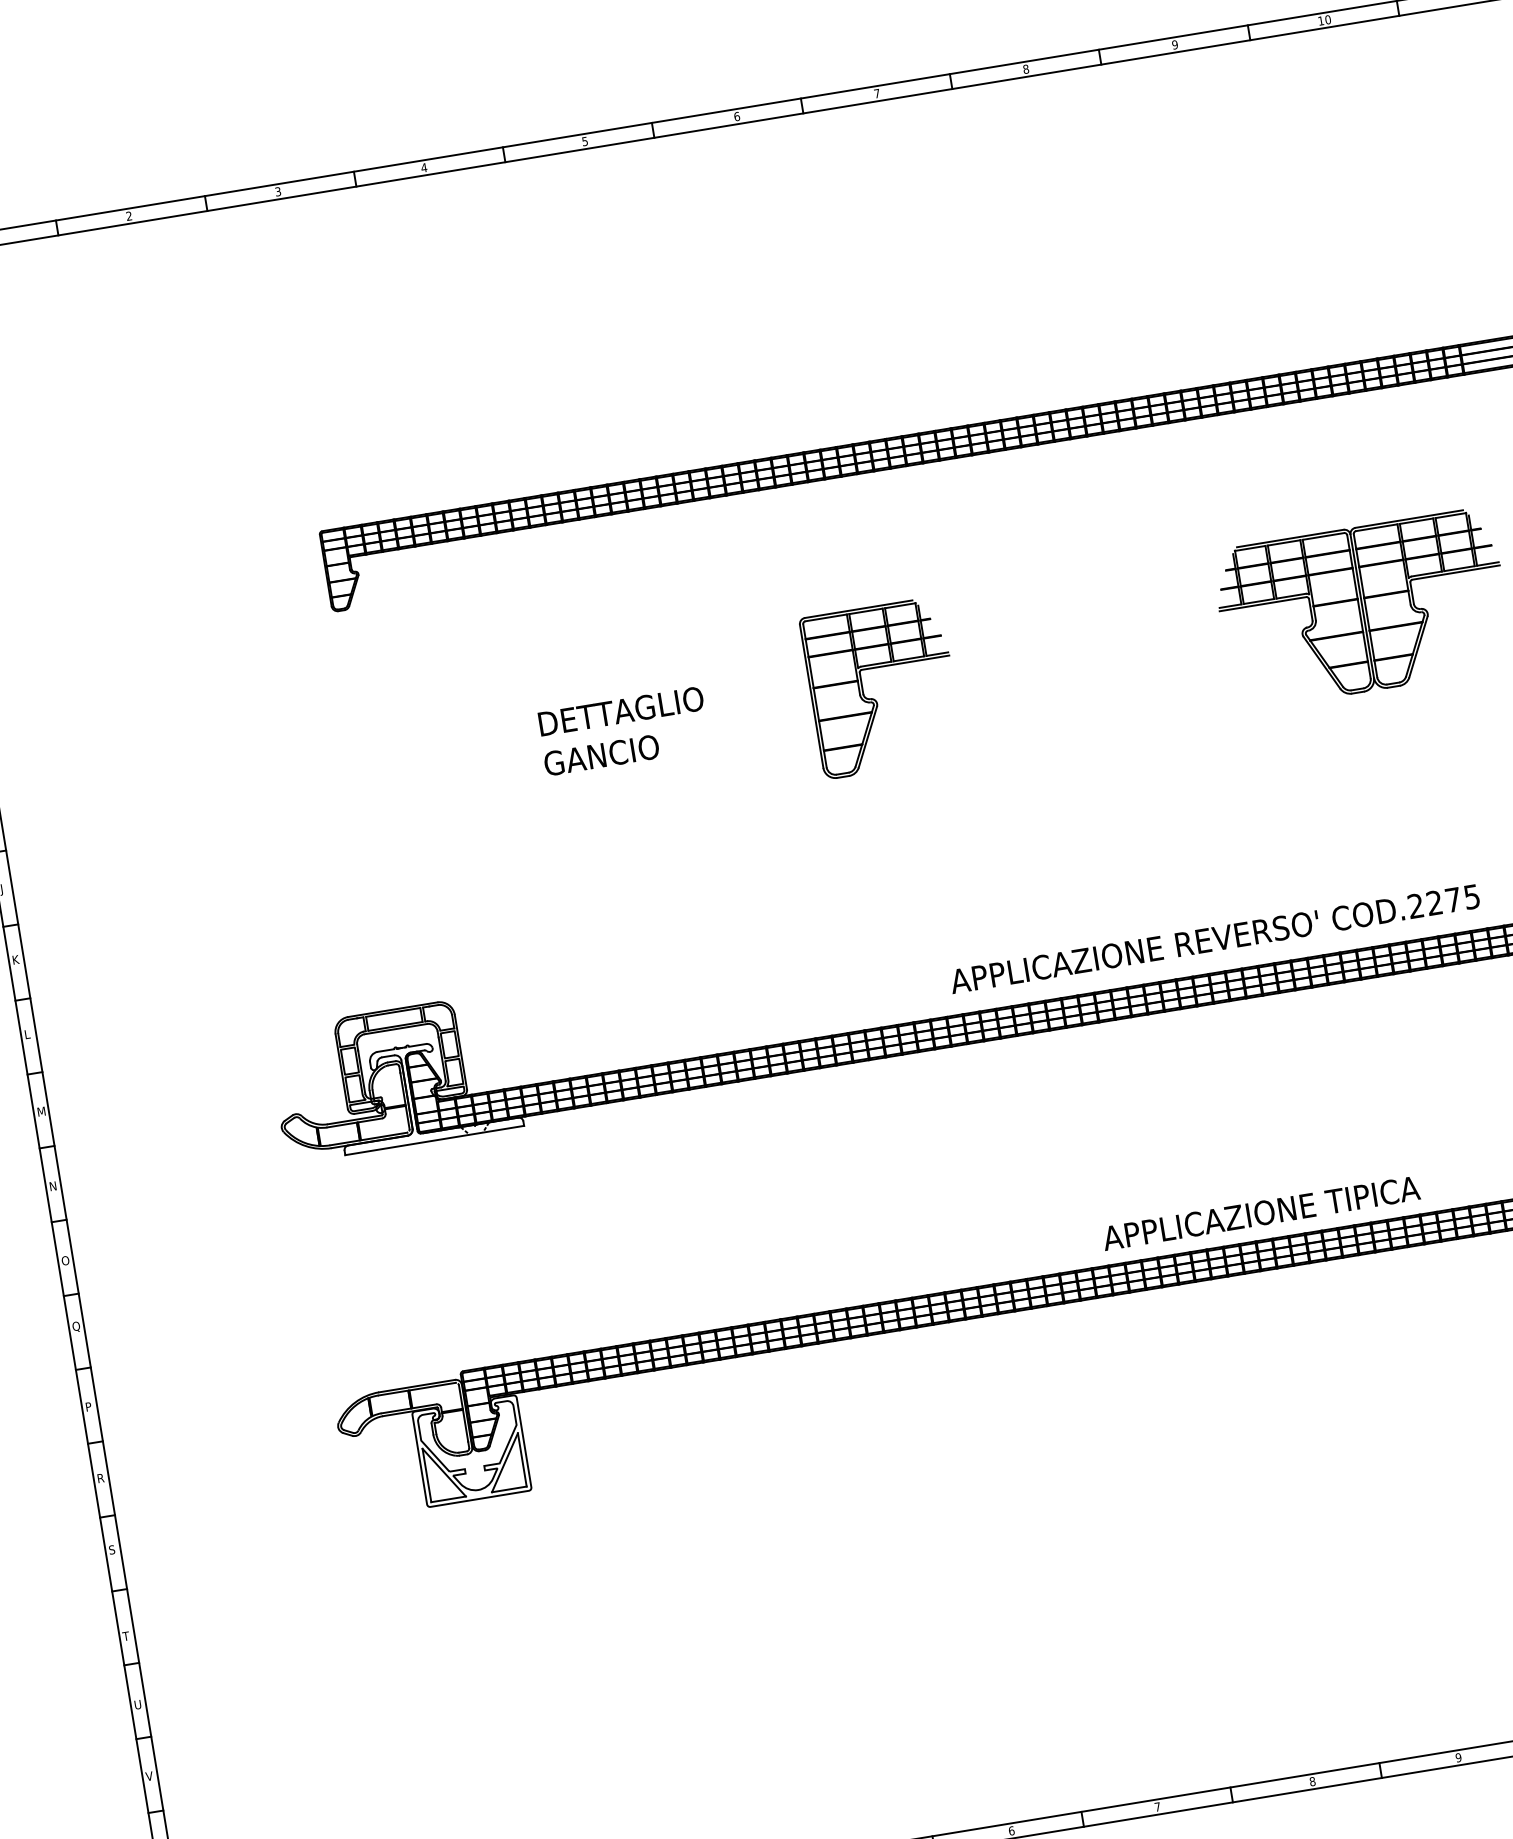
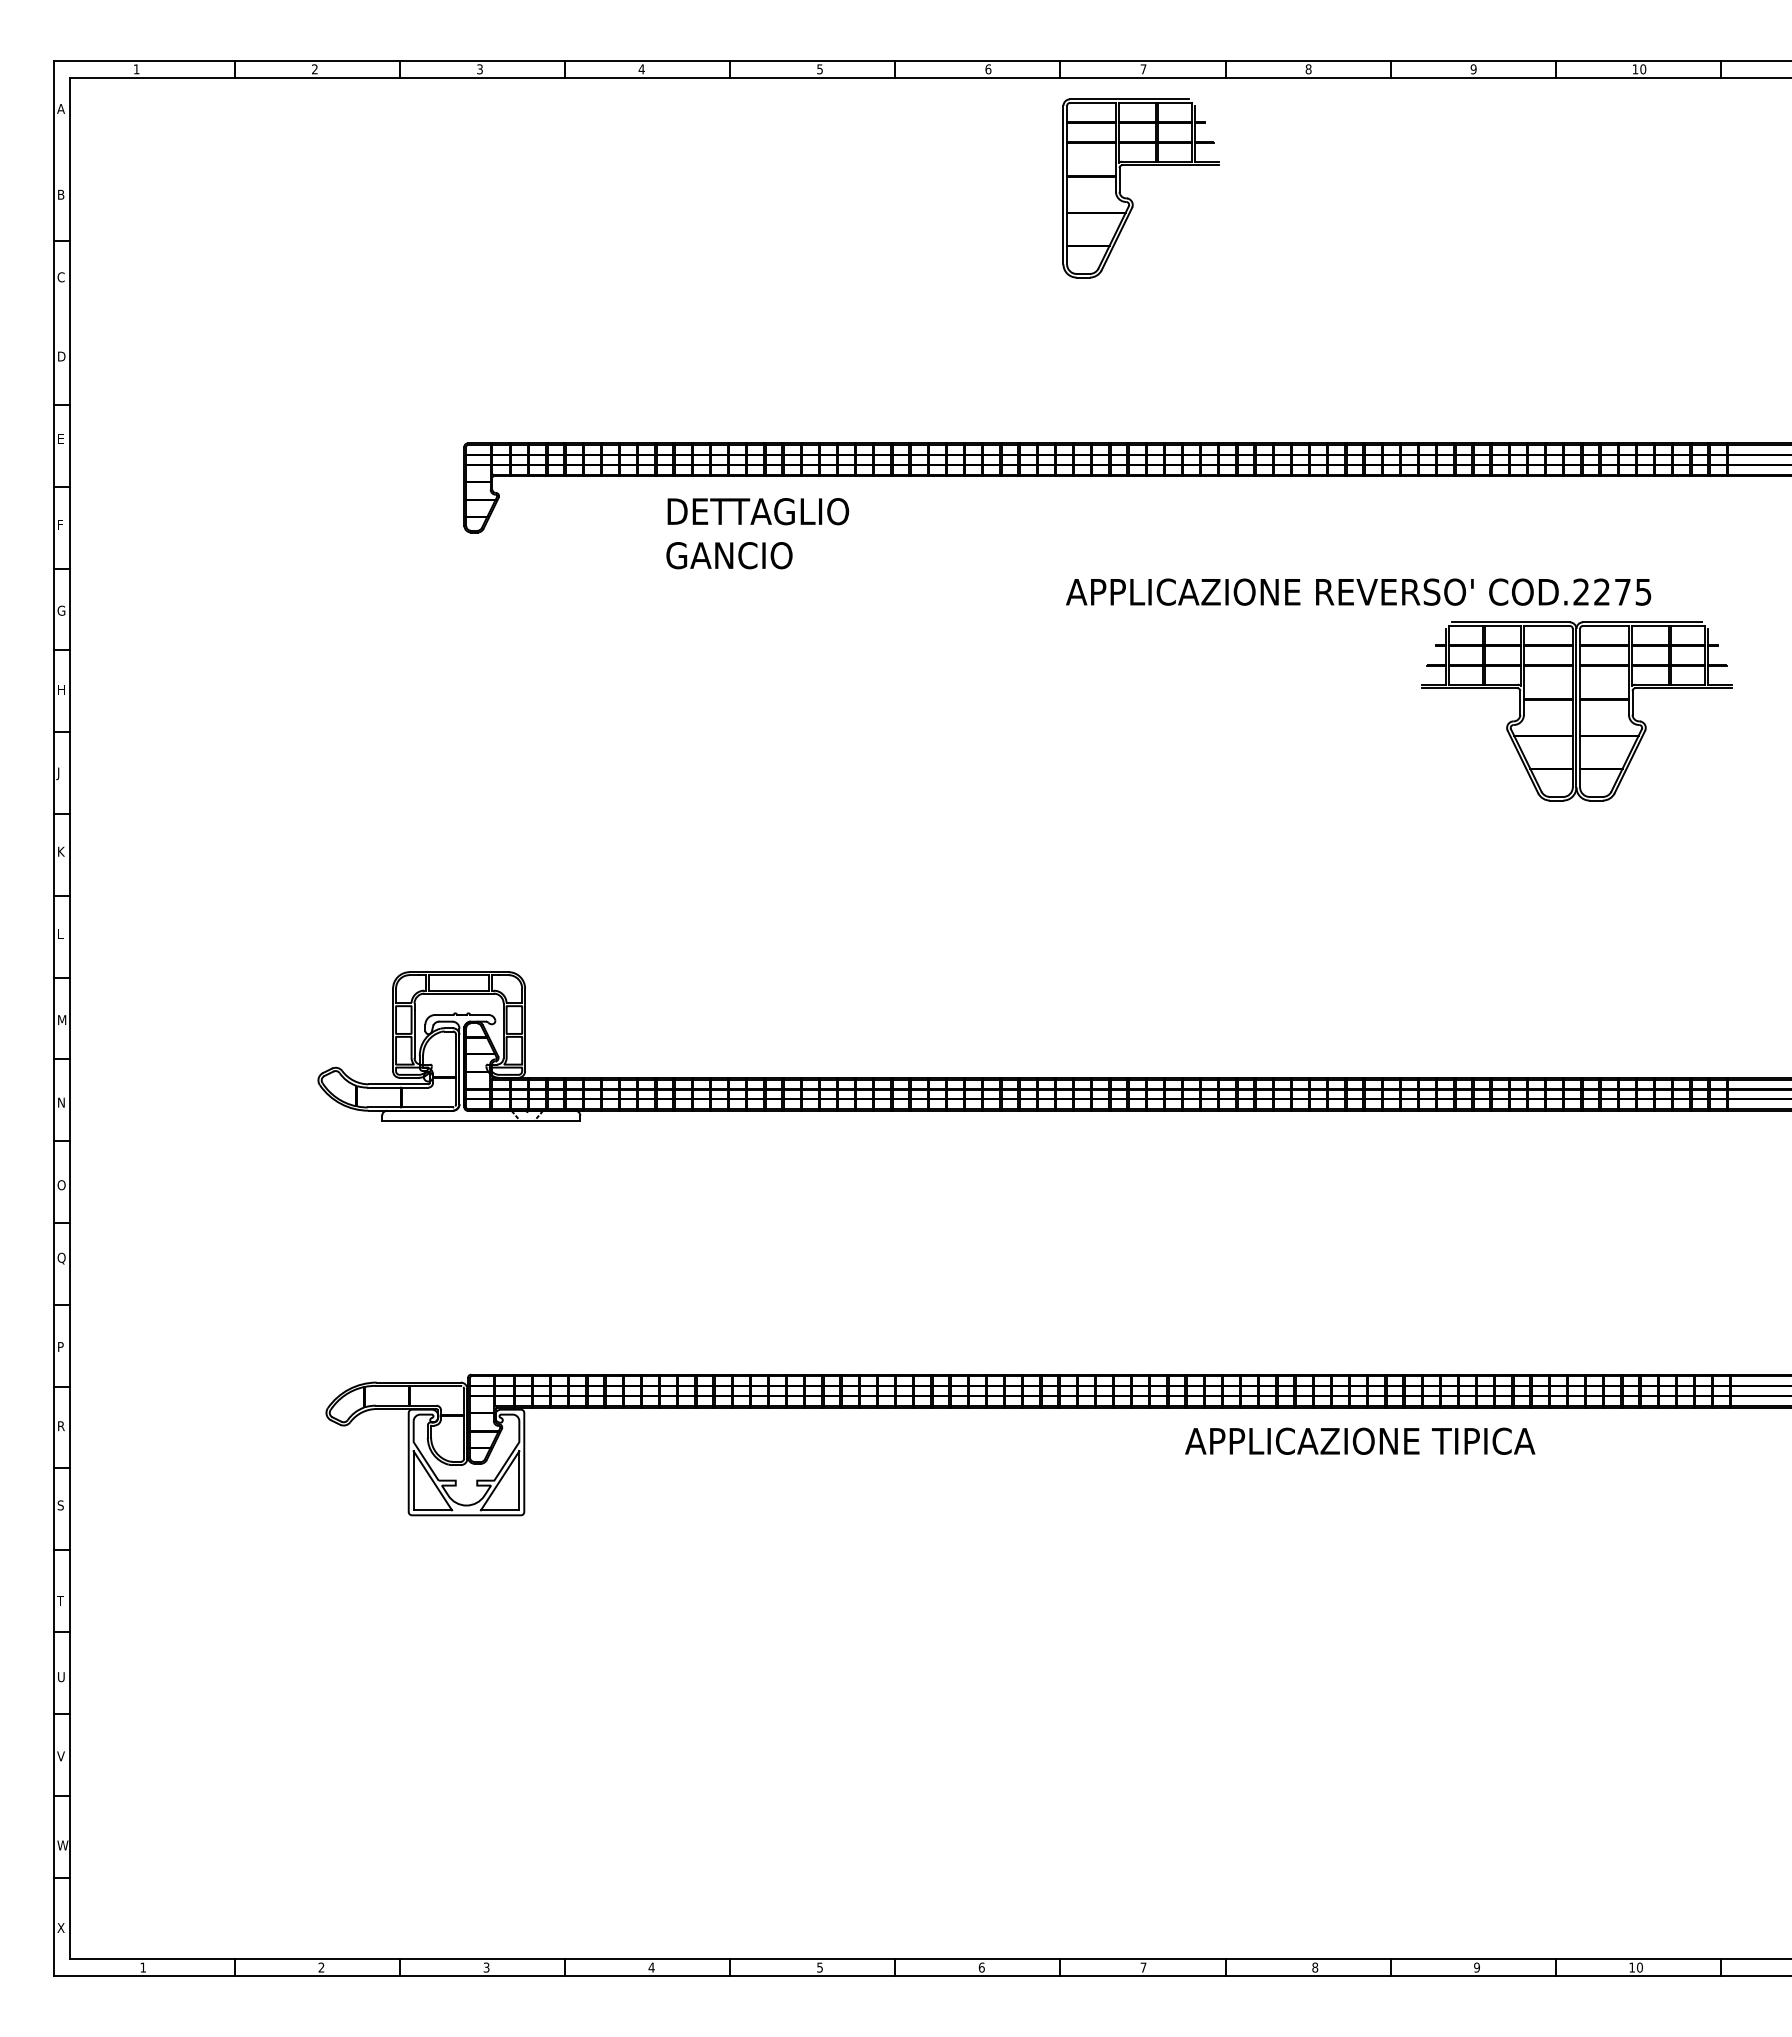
part: (874, 698) -> (1130, 198), moved
text: (623, 731) -> (757, 533), moved
text: (1214, 938) -> (1358, 591), moved
text: (1261, 1212) -> (1360, 1440), moved

